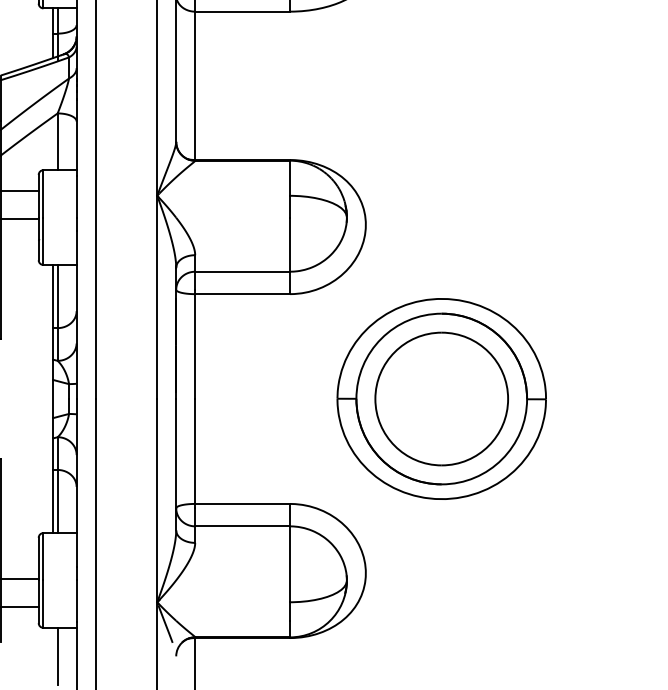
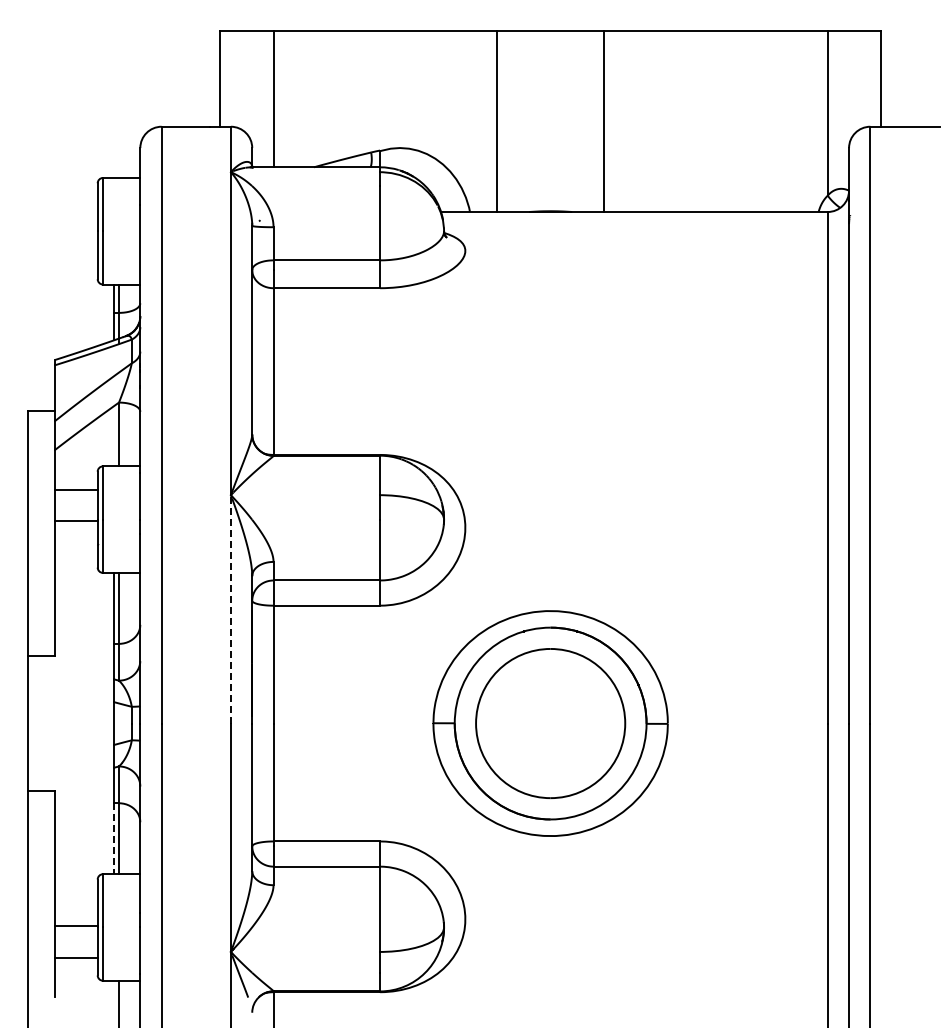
line: (156, 296) -> (230, 608), solid -> dashed
line: (52, 502) -> (113, 839), solid -> dashed

